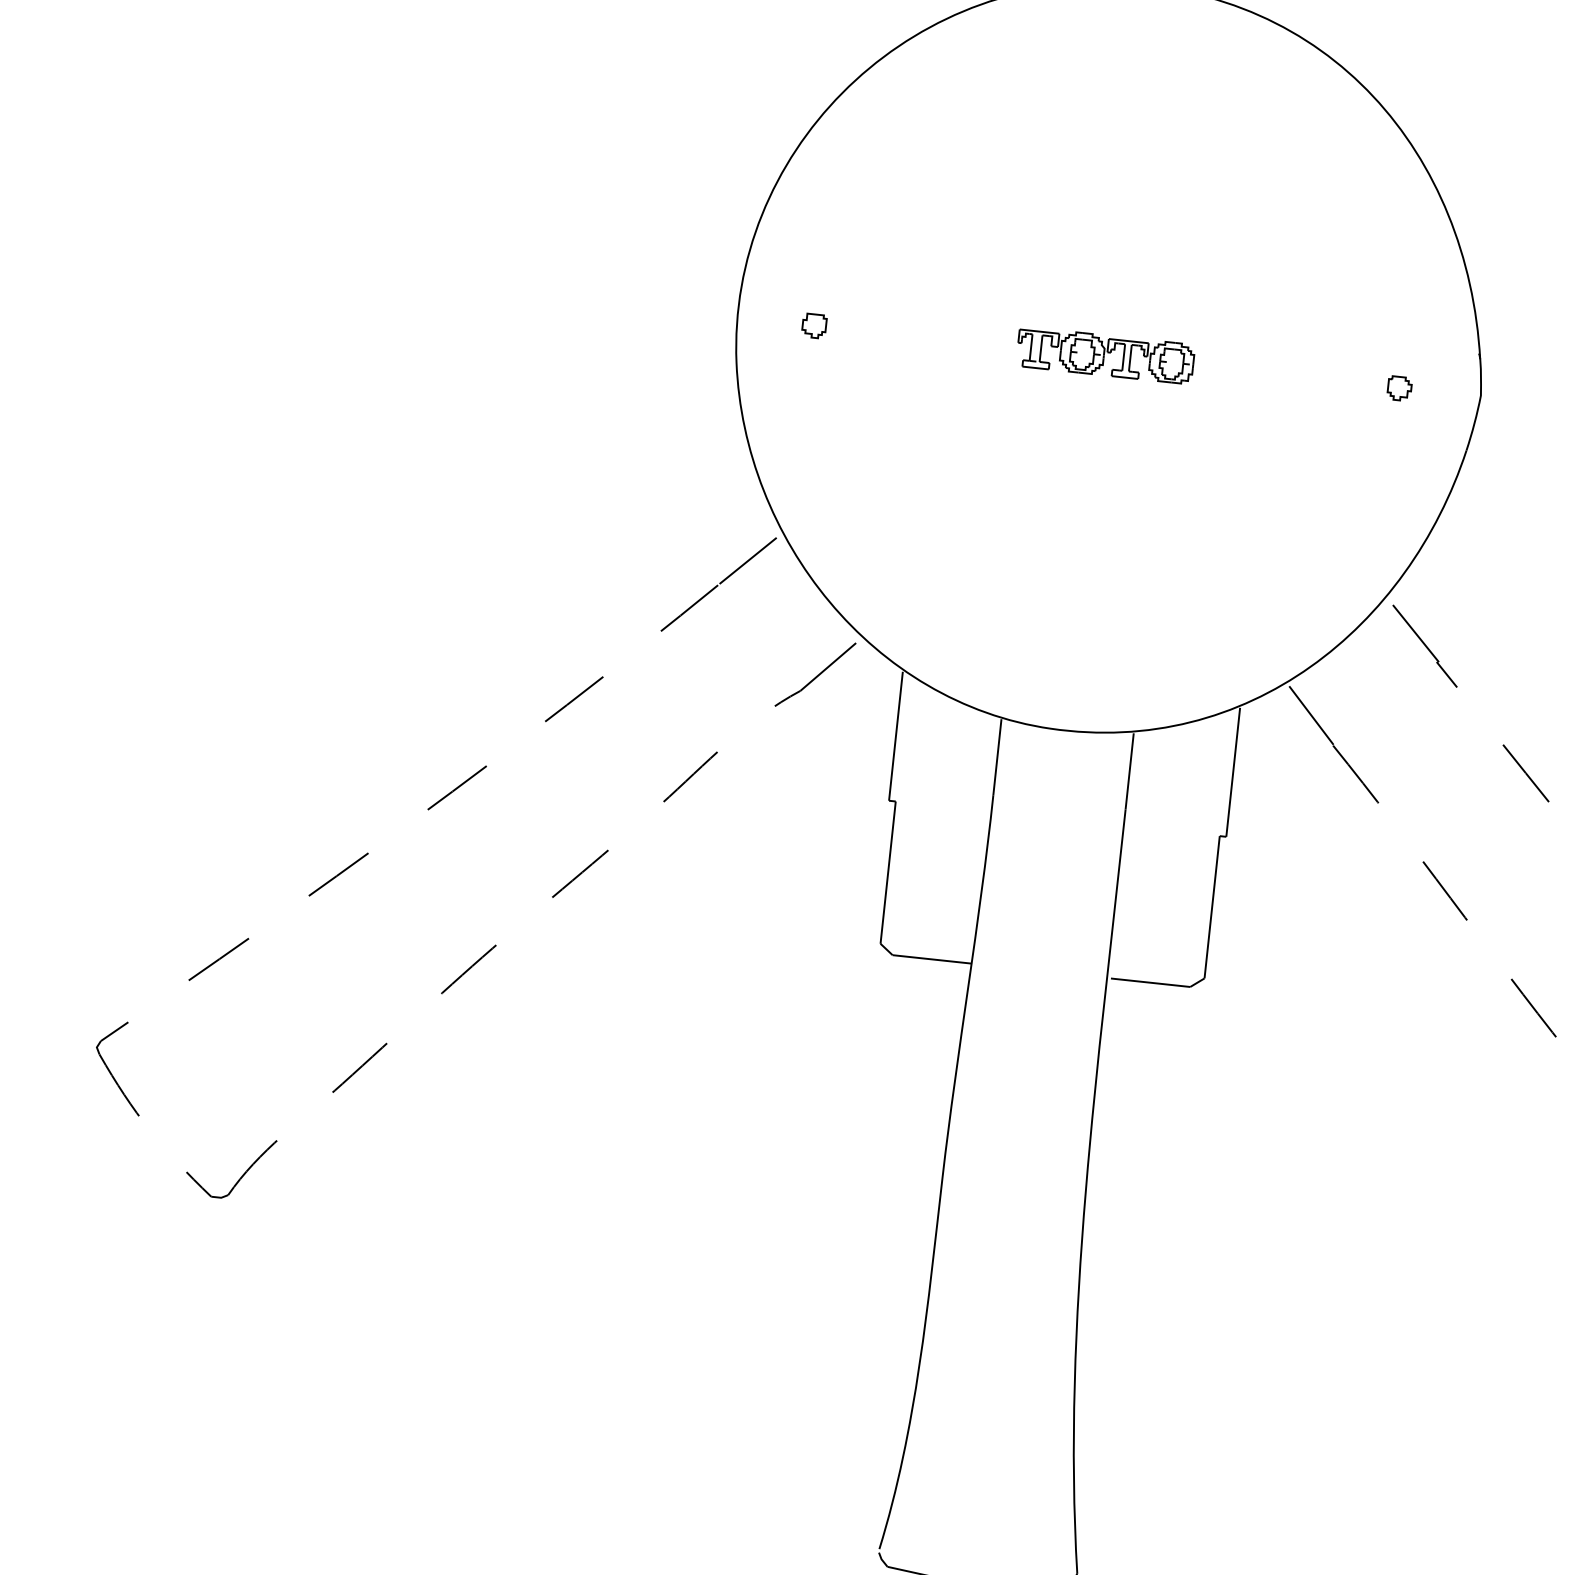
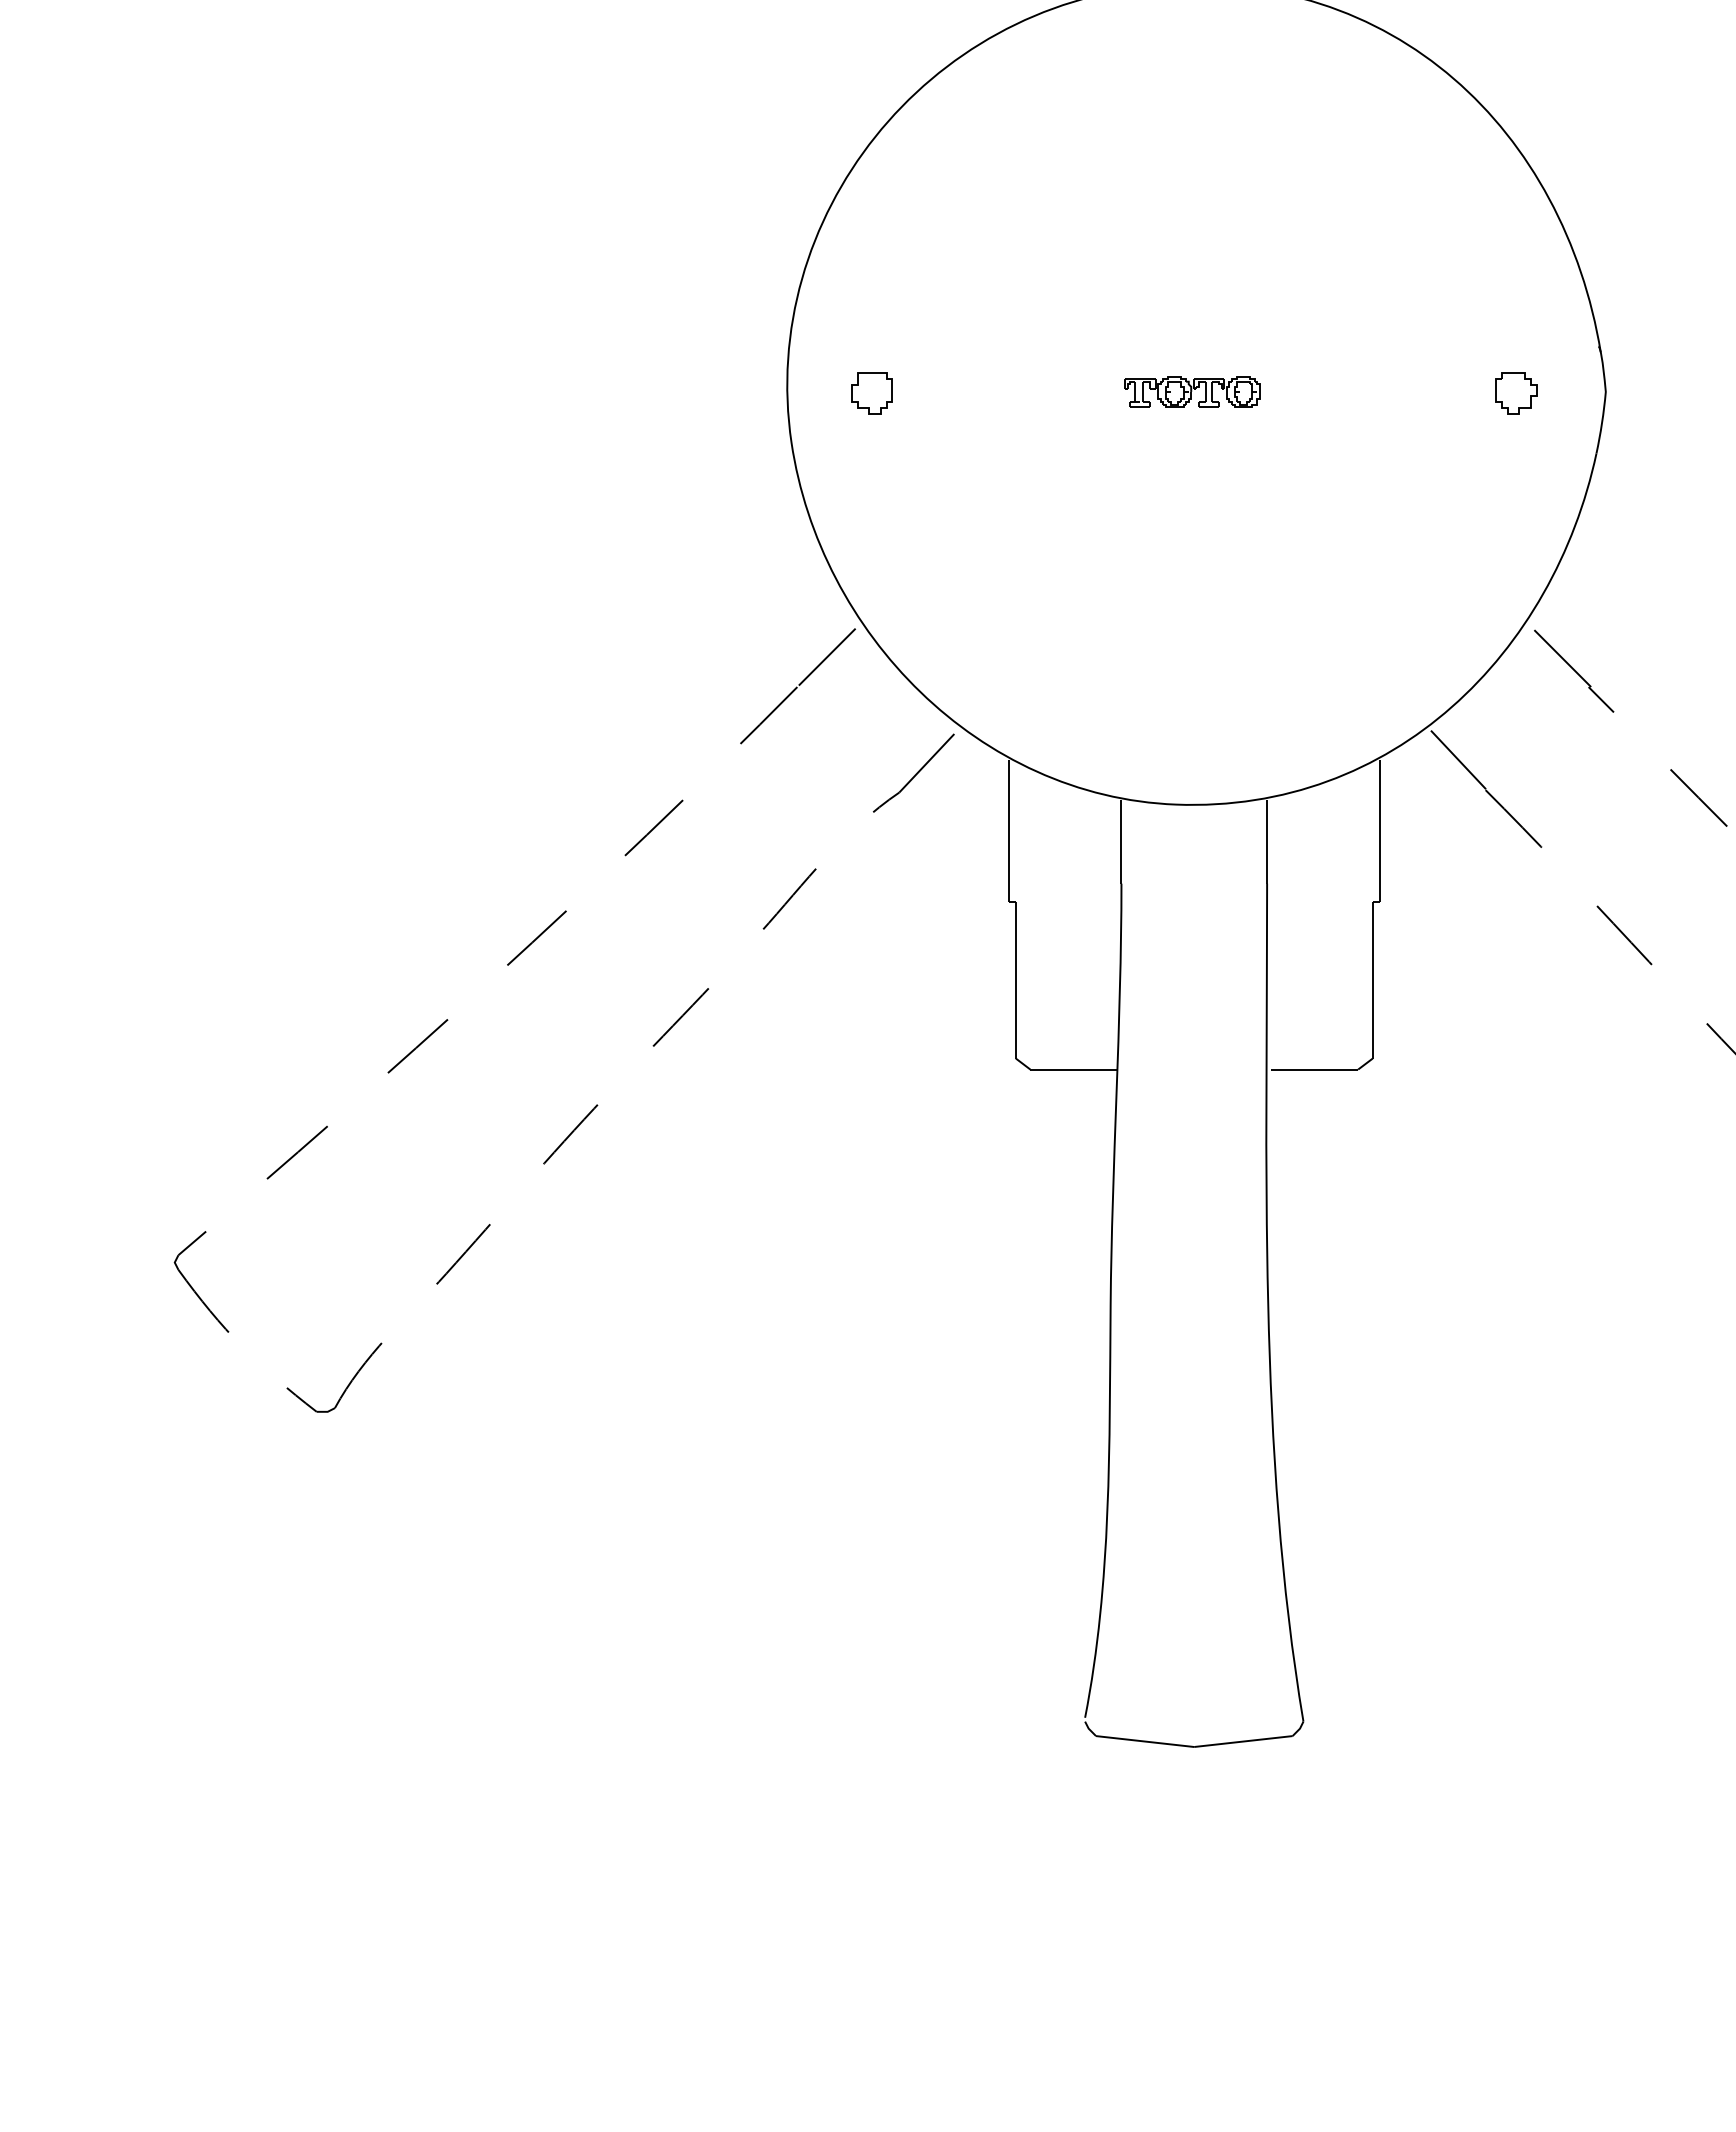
part: (813, 325) -> (871, 393), size x1.6
part: (1105, 355) -> (1192, 391), size x0.7
part: (1399, 388) -> (1516, 393), size x1.6

